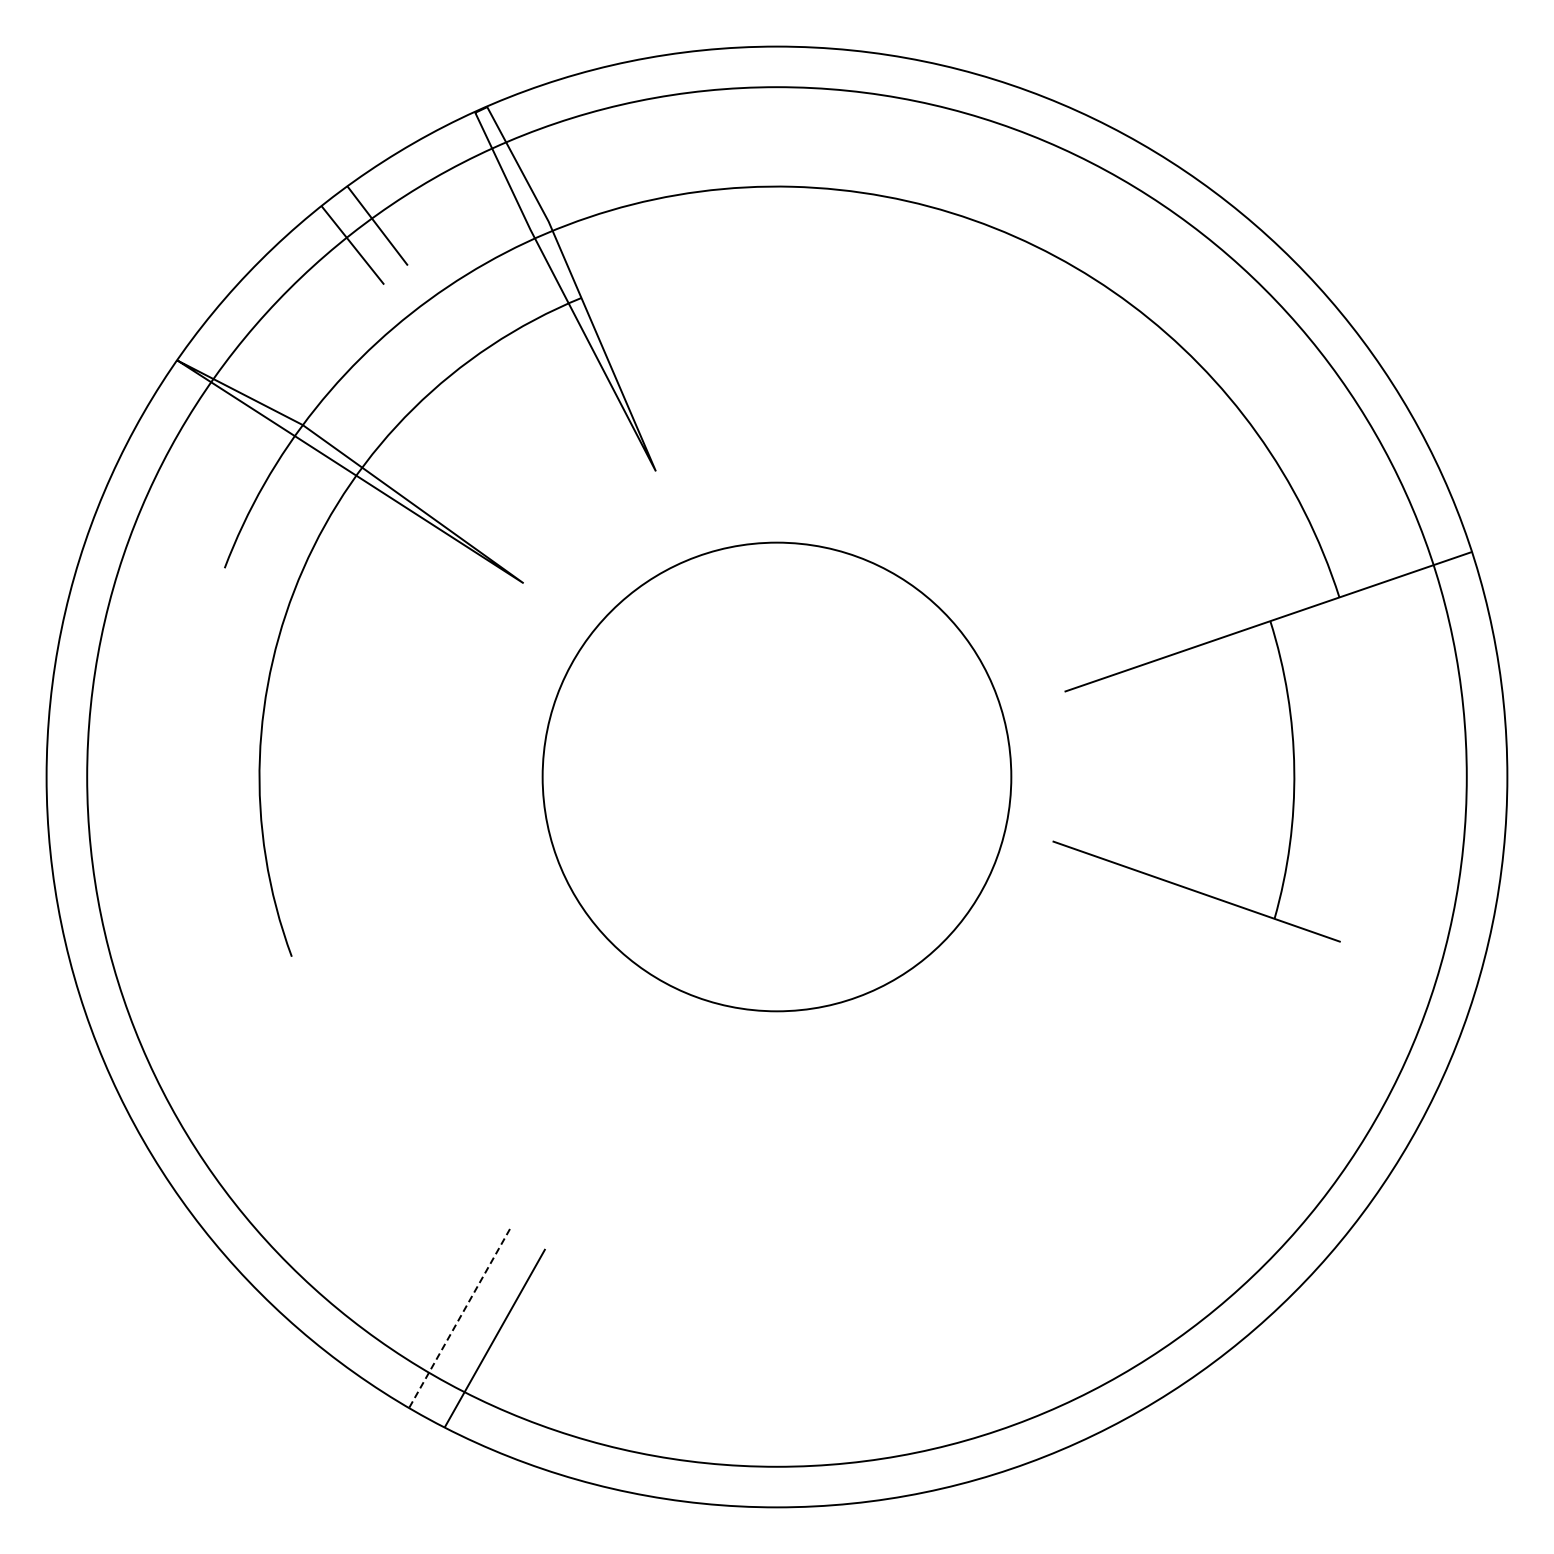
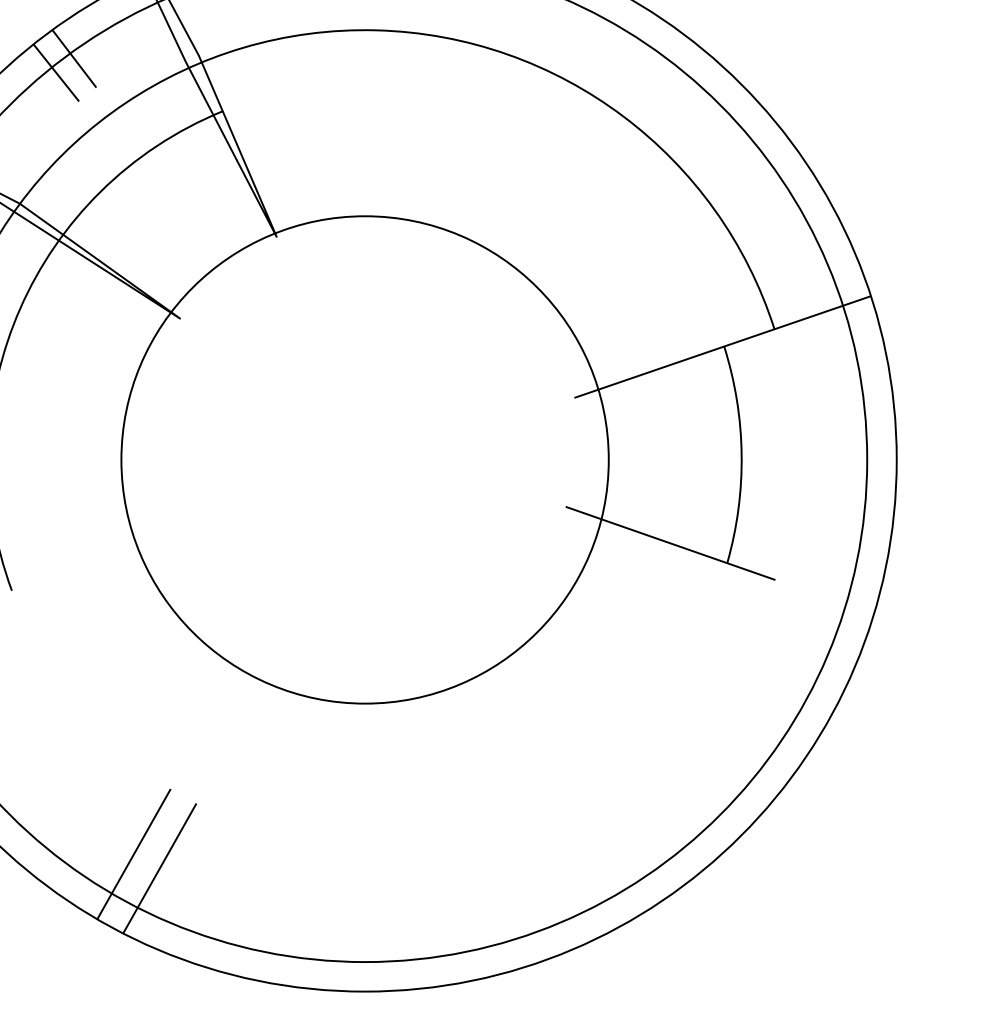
circle: (776, 776) -> (364, 459), size x1.43
line: (459, 1317) -> (133, 853), dashed -> solid

